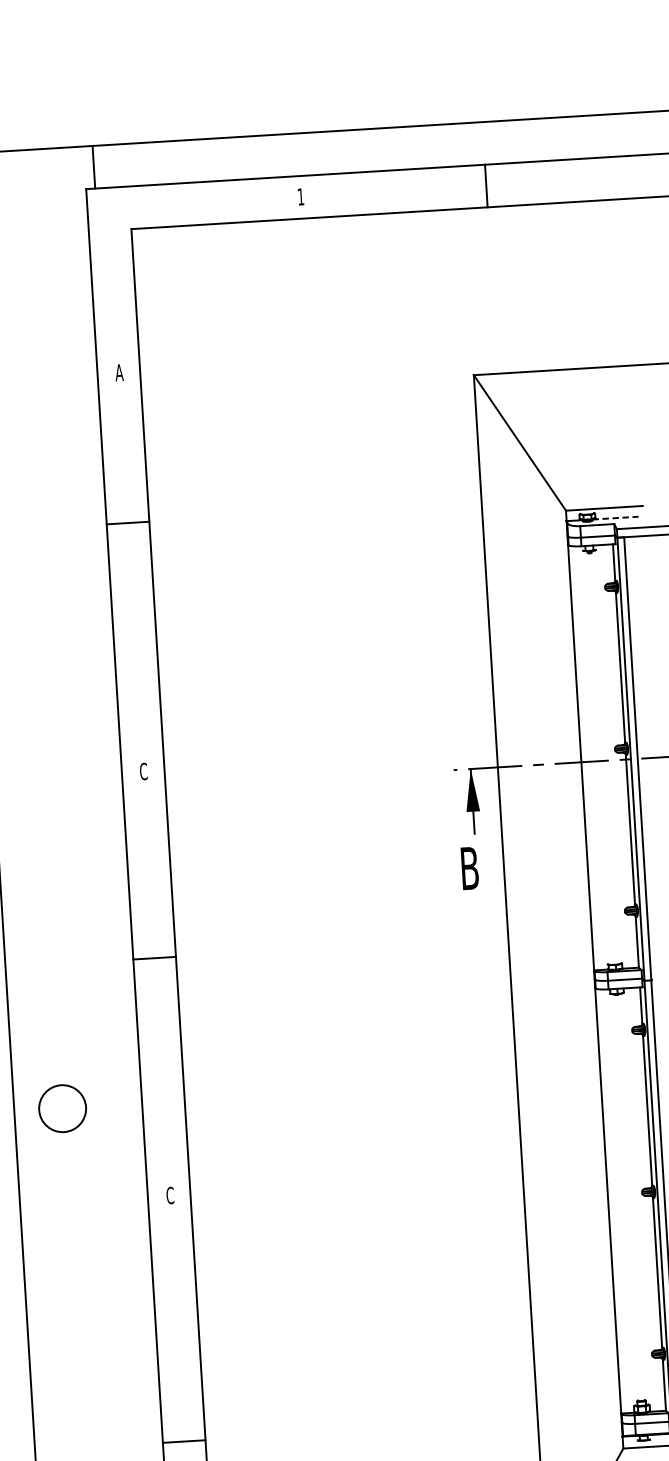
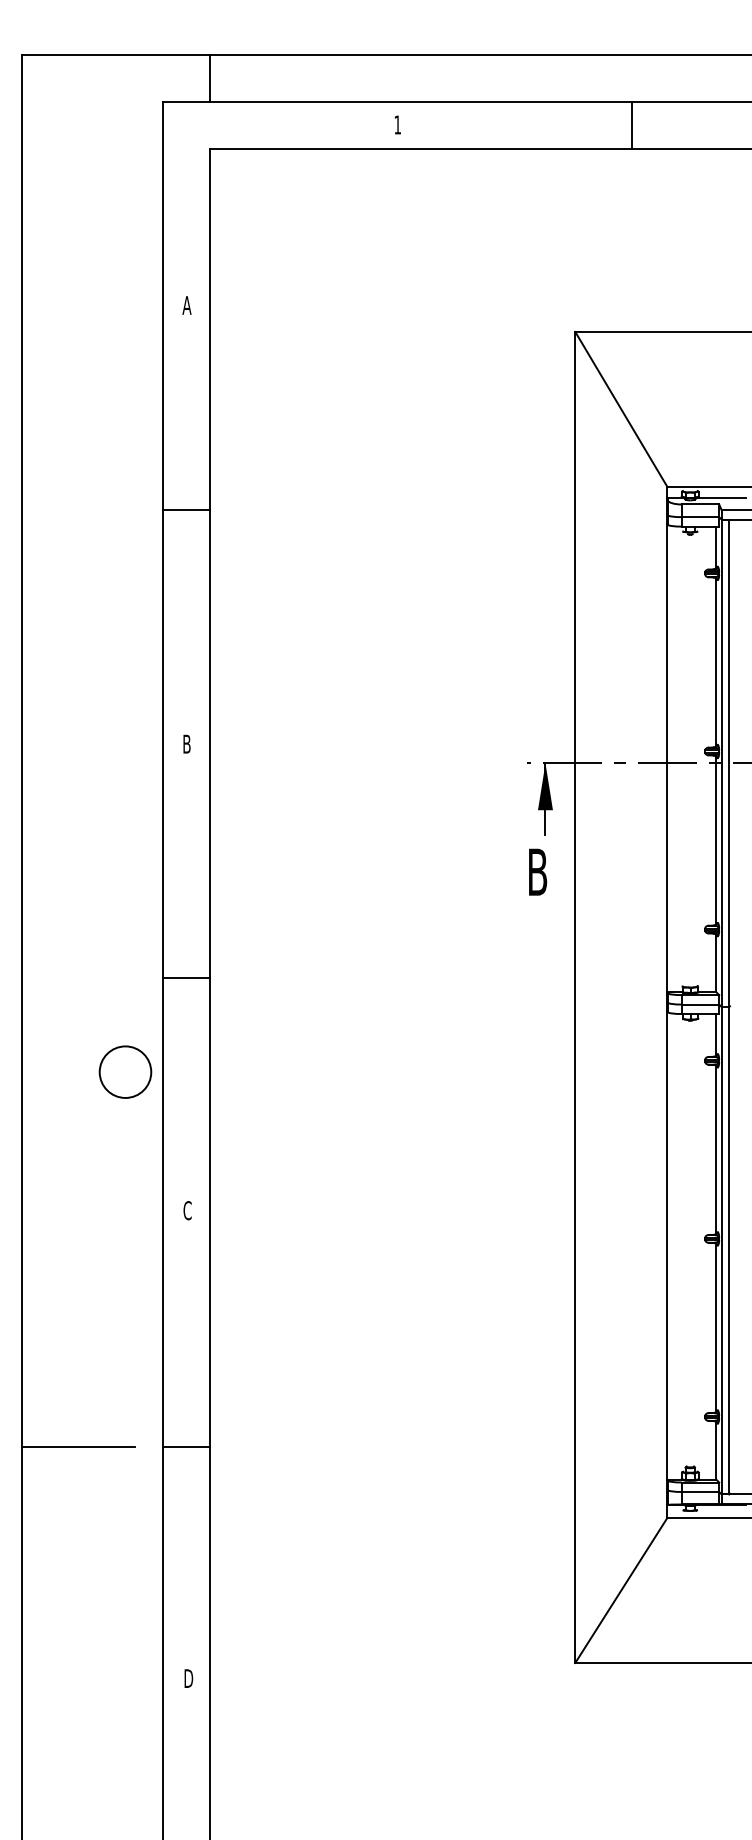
line: (93, 167) -> (209, 78), moved
line: (486, 186) -> (631, 125), moved
line: (616, 518) -> (721, 498), dashed -> solid
line: (127, 522) -> (185, 509), moved
text: (143, 770) -> (186, 743), C -> B
line: (153, 958) -> (185, 978), moved
circle: (62, 1108) -> (125, 1071), moved
line: (84, 1416) -> (78, 1447), added
line: (183, 1441) -> (185, 1447), moved

